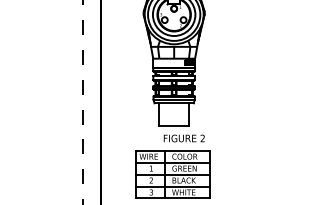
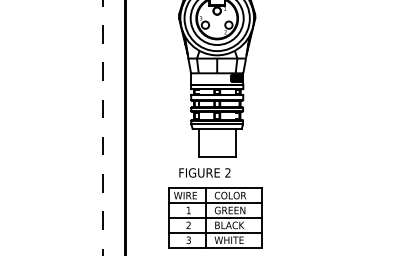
text: (183, 138) -> (203, 172), moved

